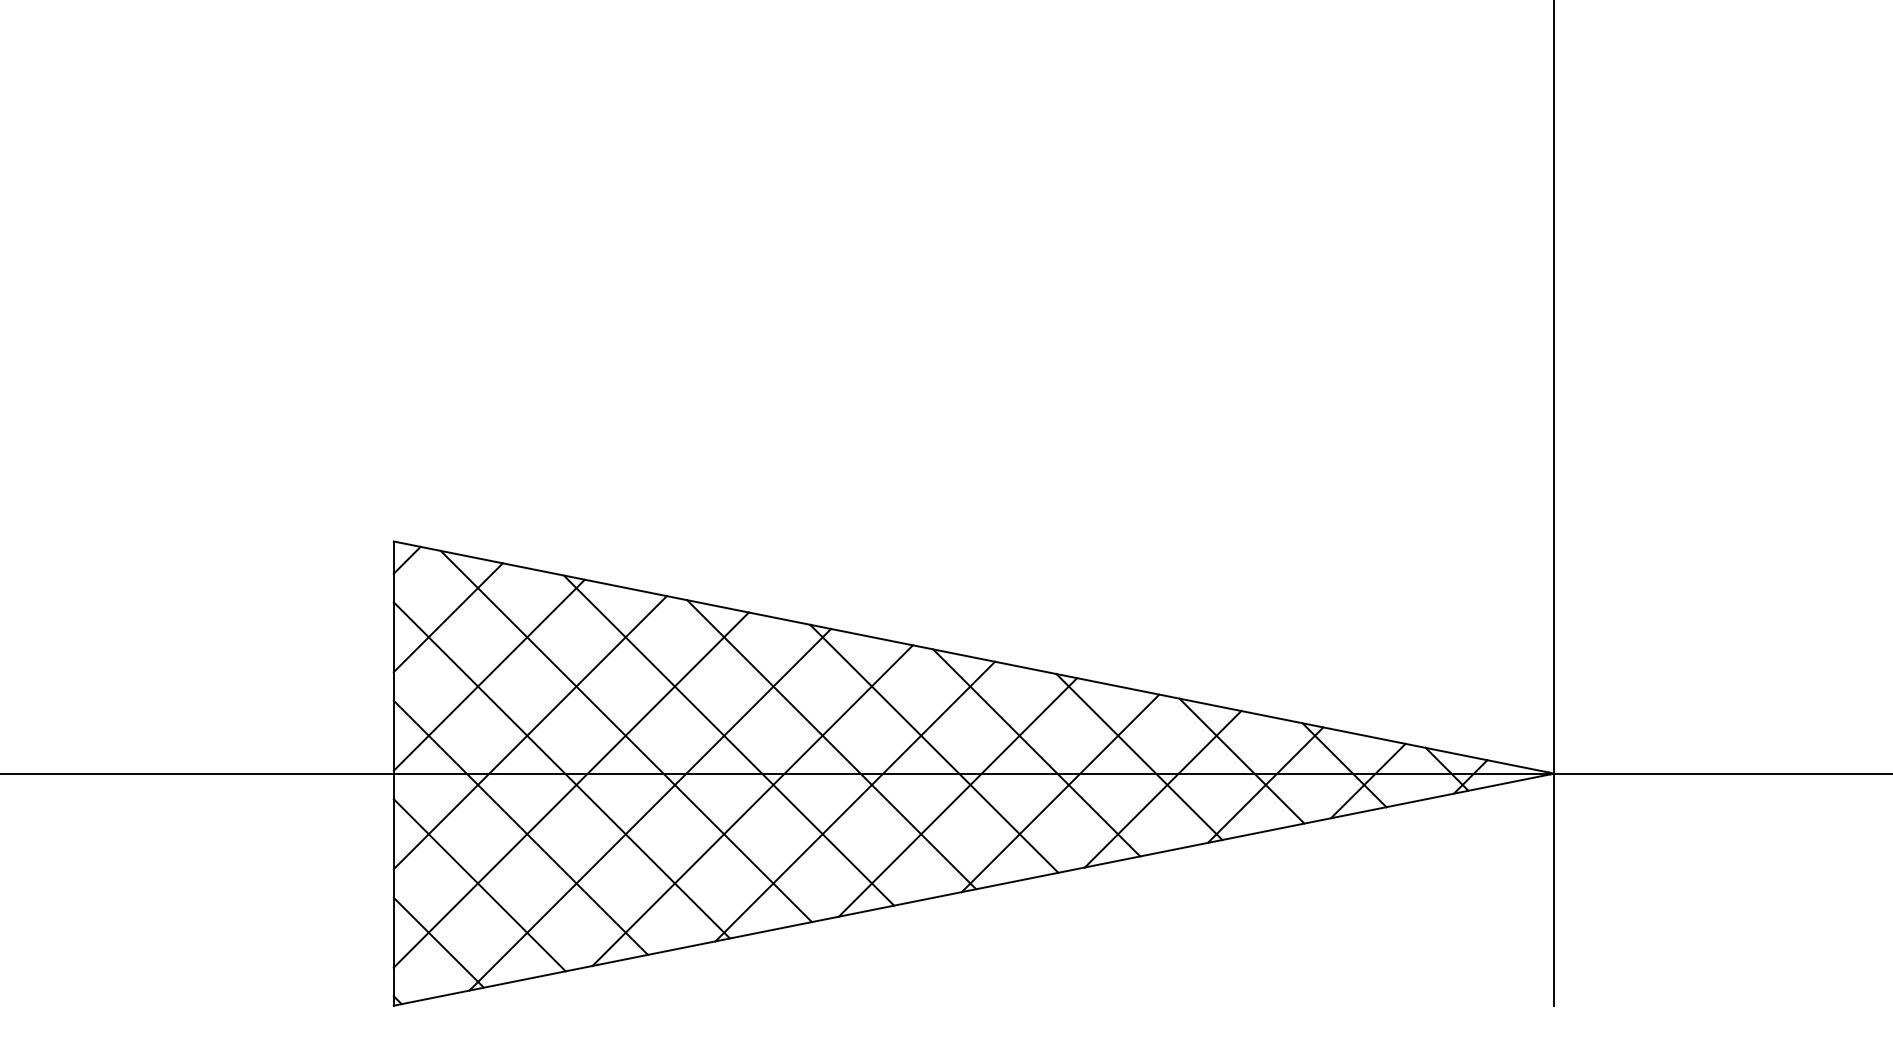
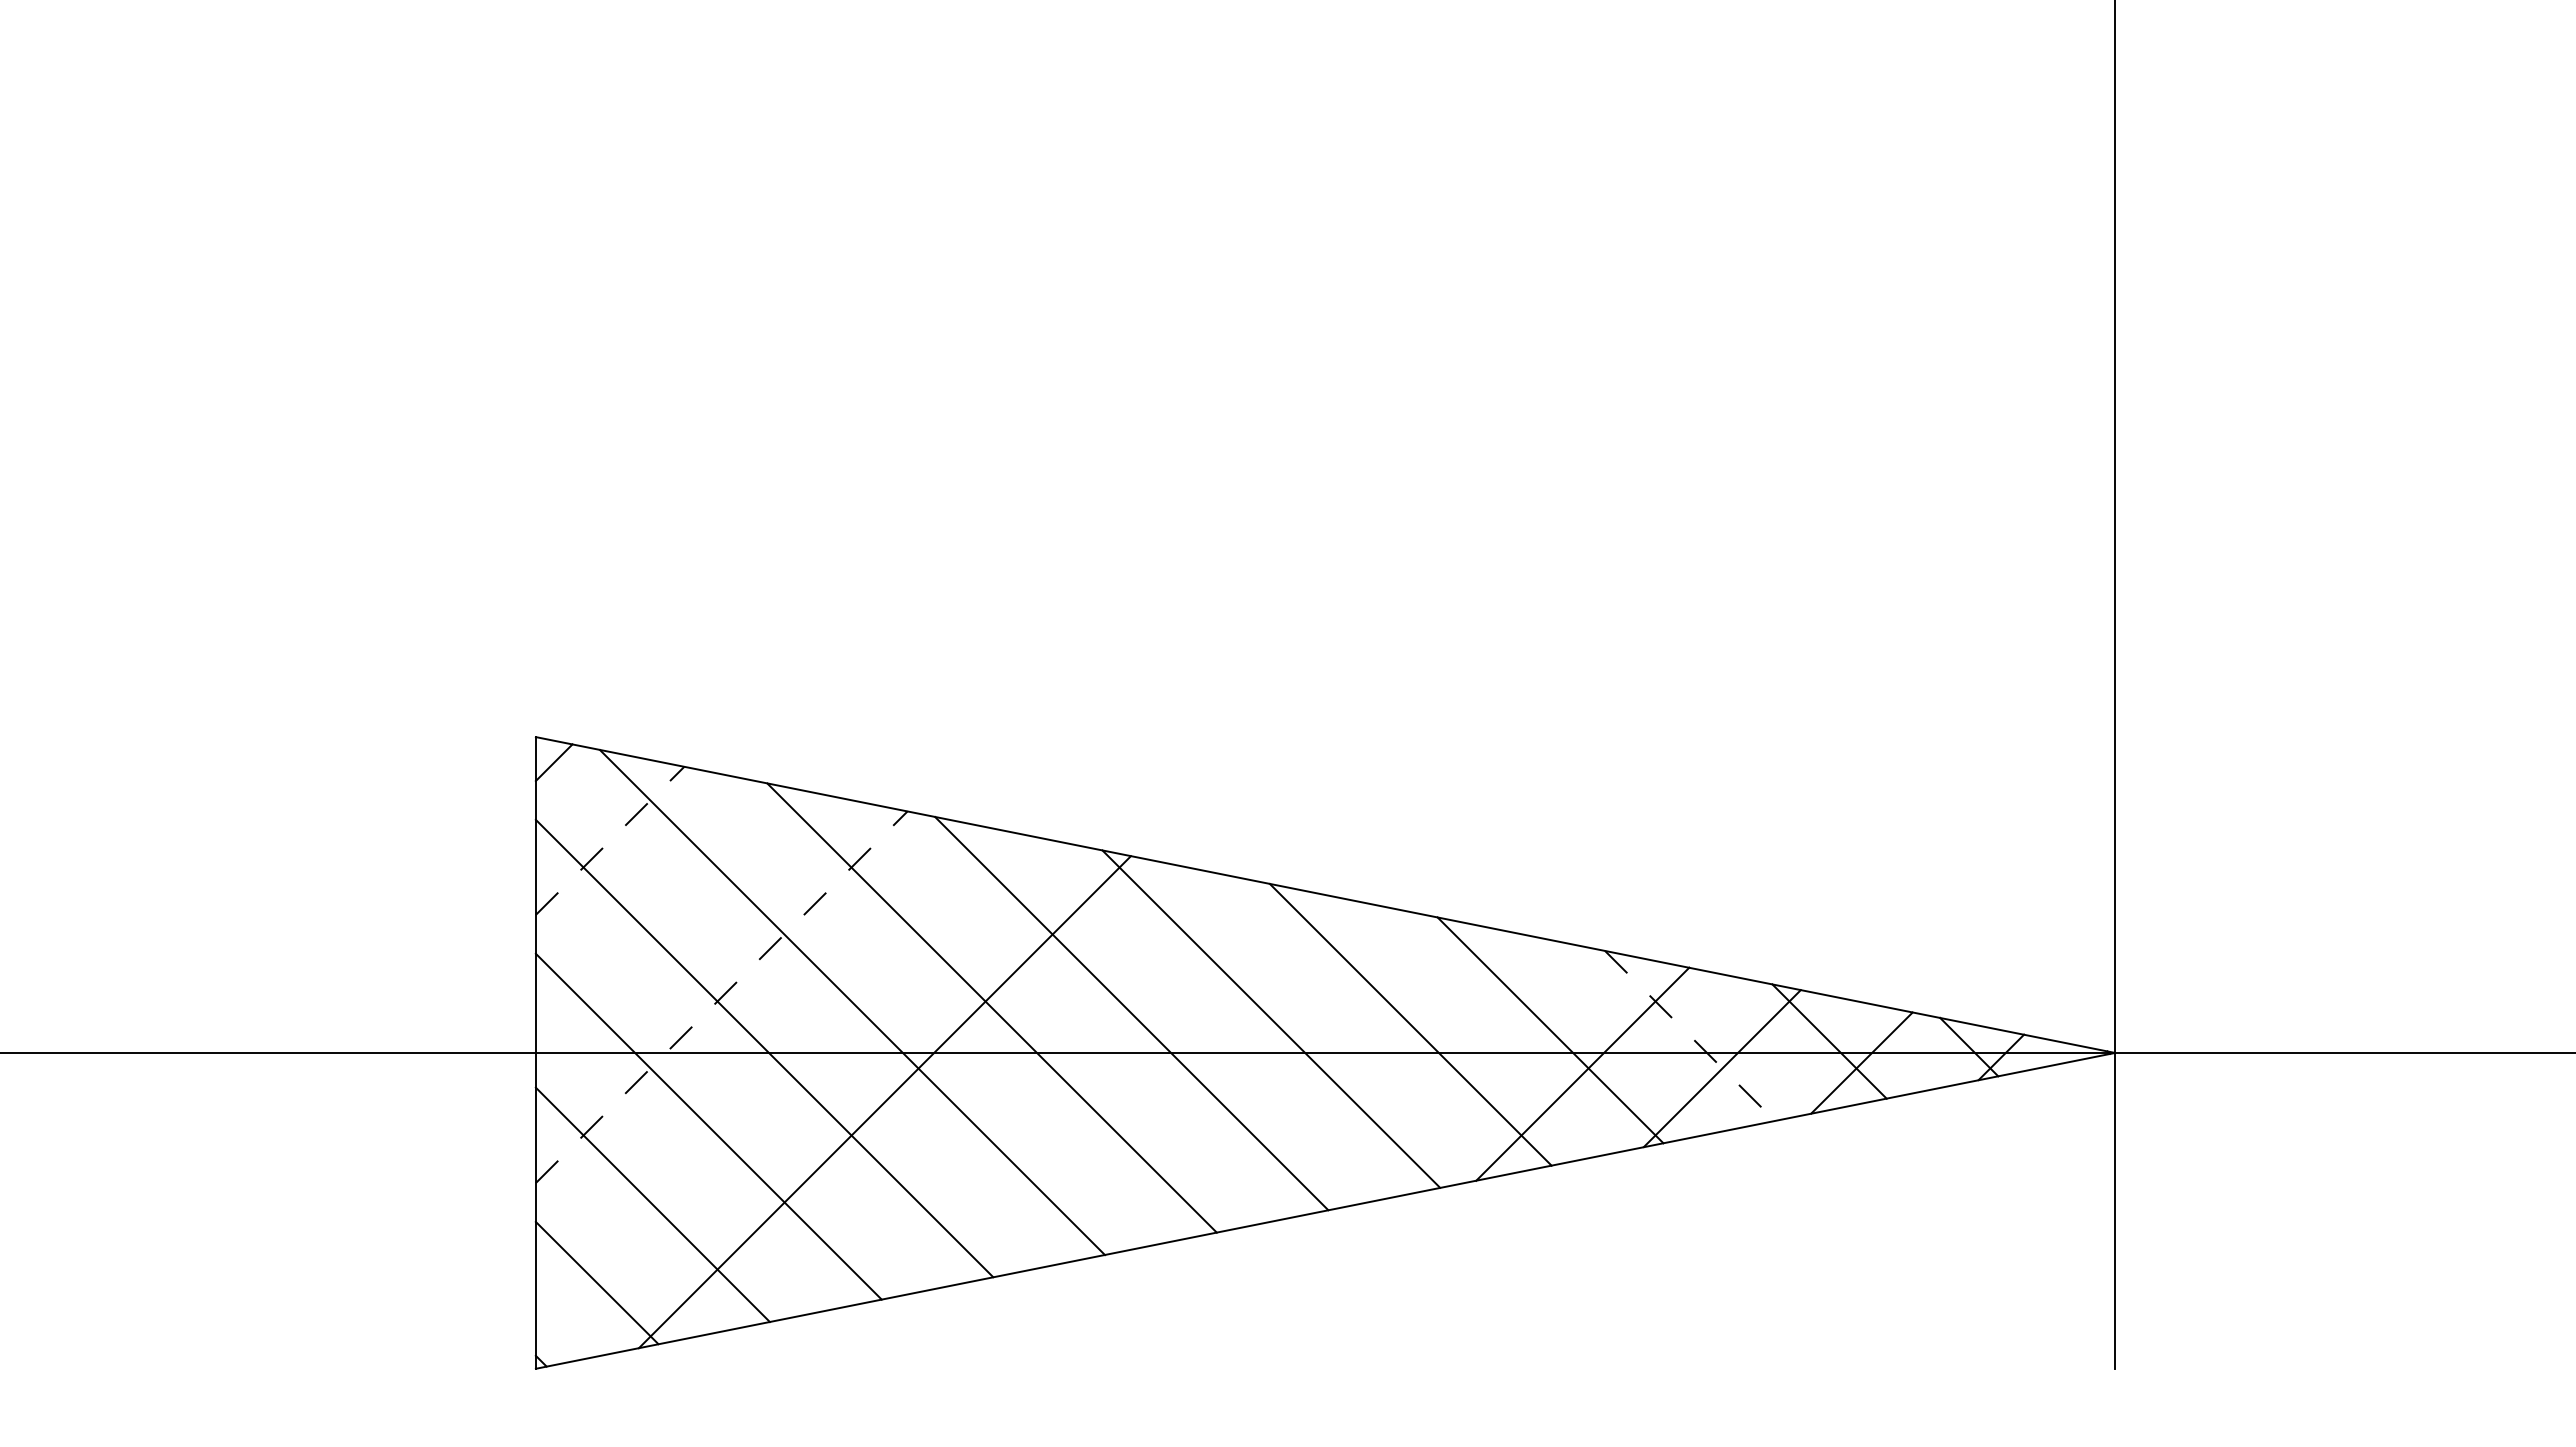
line: (448, 617) -> (610, 840), solid -> dashed
line: (489, 675) -> (665, 919), removed
line: (530, 732) -> (721, 997), solid -> dashed
line: (1242, 761) -> (1690, 1036), solid -> dashed
line: (571, 789) -> (777, 1074), removed
line: (1060, 793) -> (1442, 1079), removed
line: (957, 797) -> (1303, 1085), removed
line: (855, 801) -> (1163, 1090), removed
line: (752, 805) -> (1024, 1096), removed

